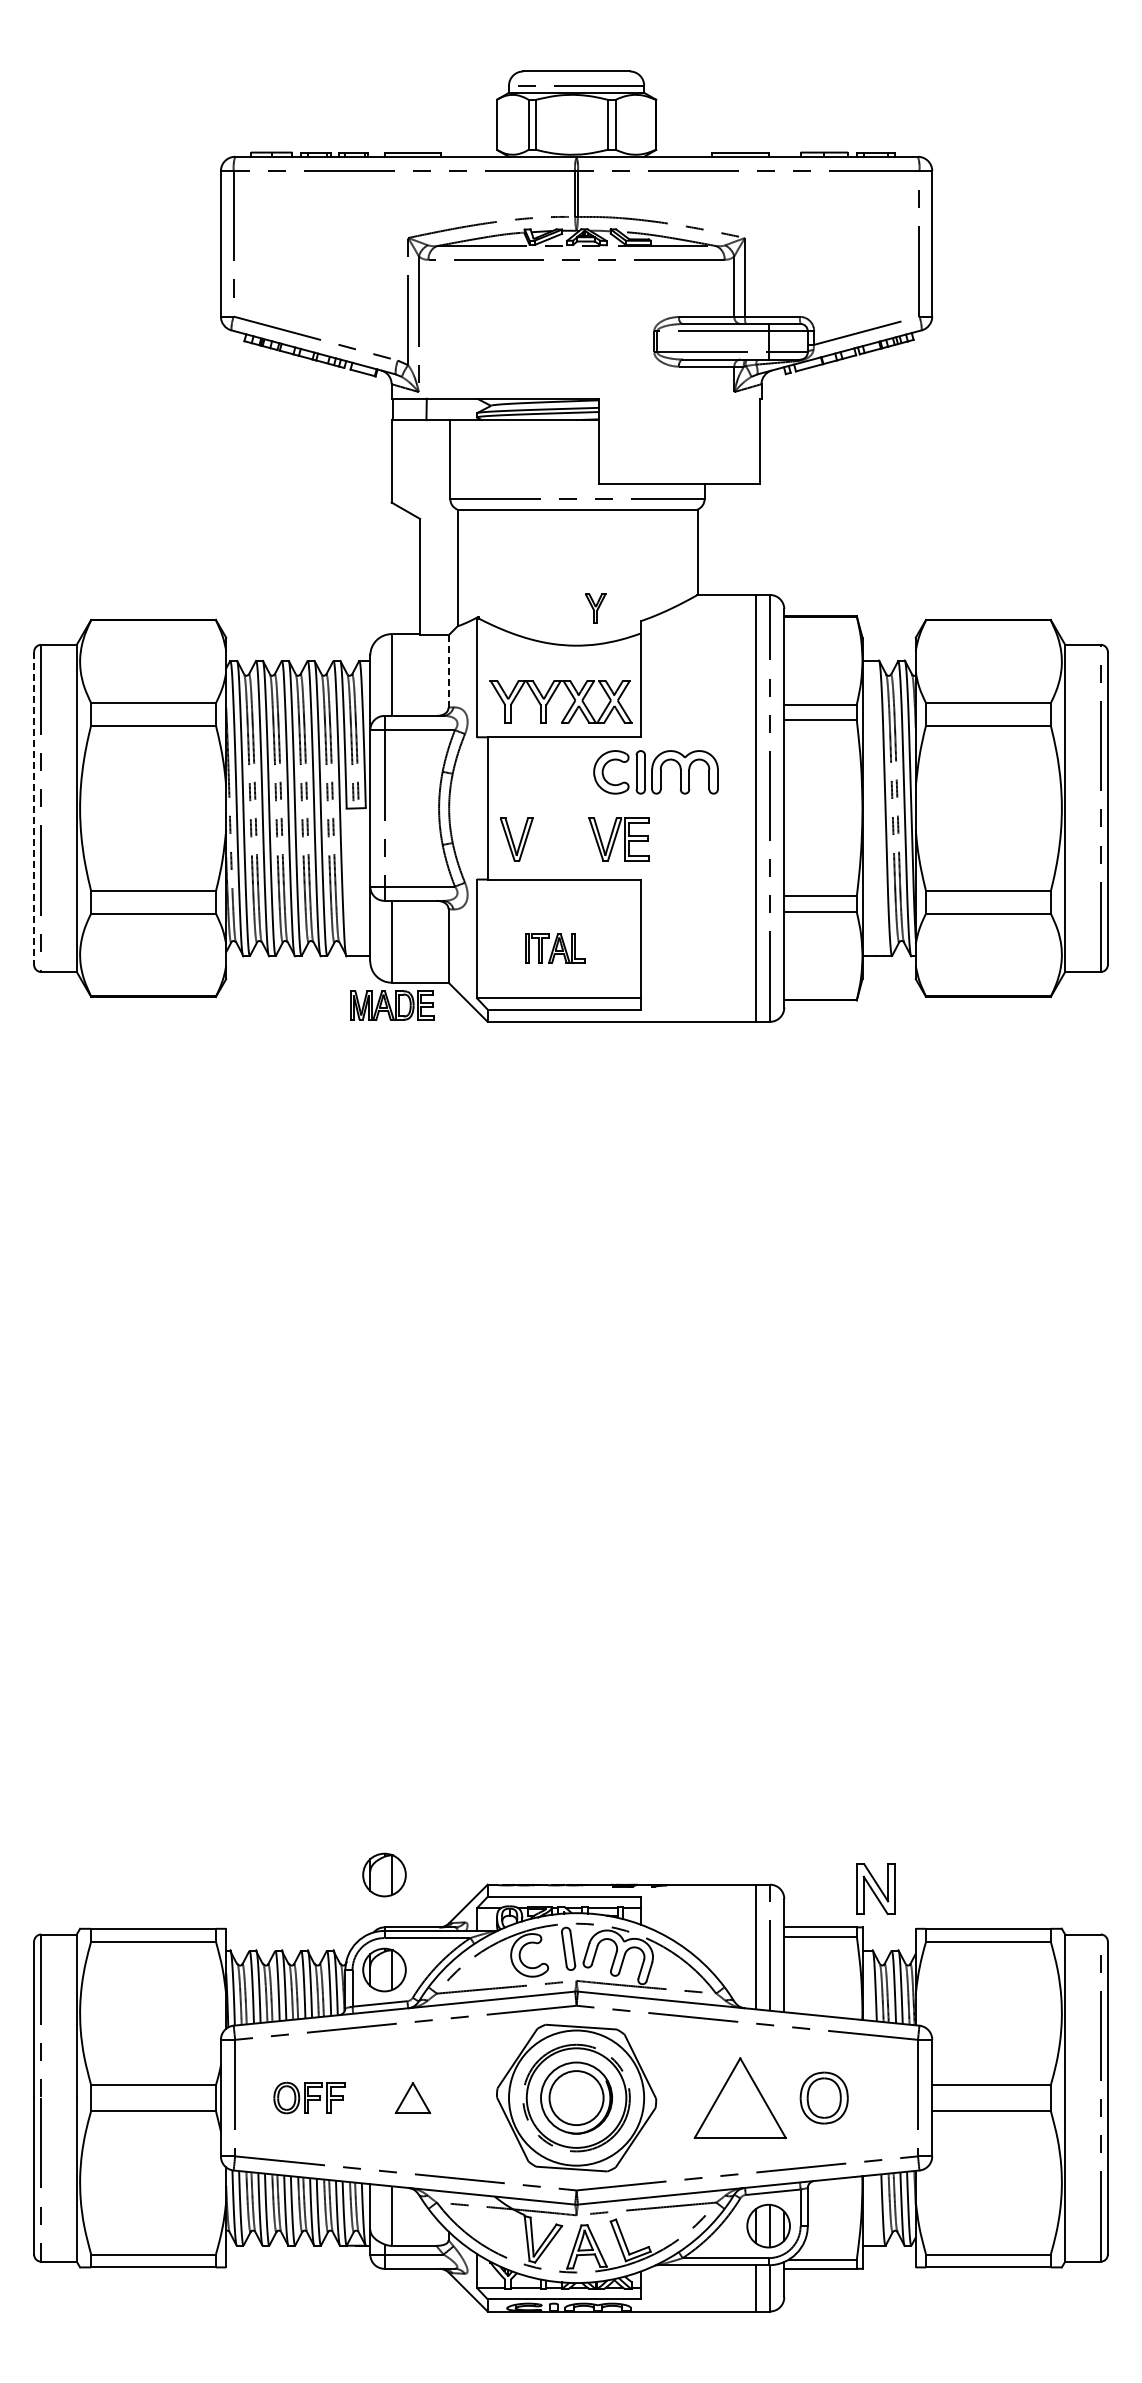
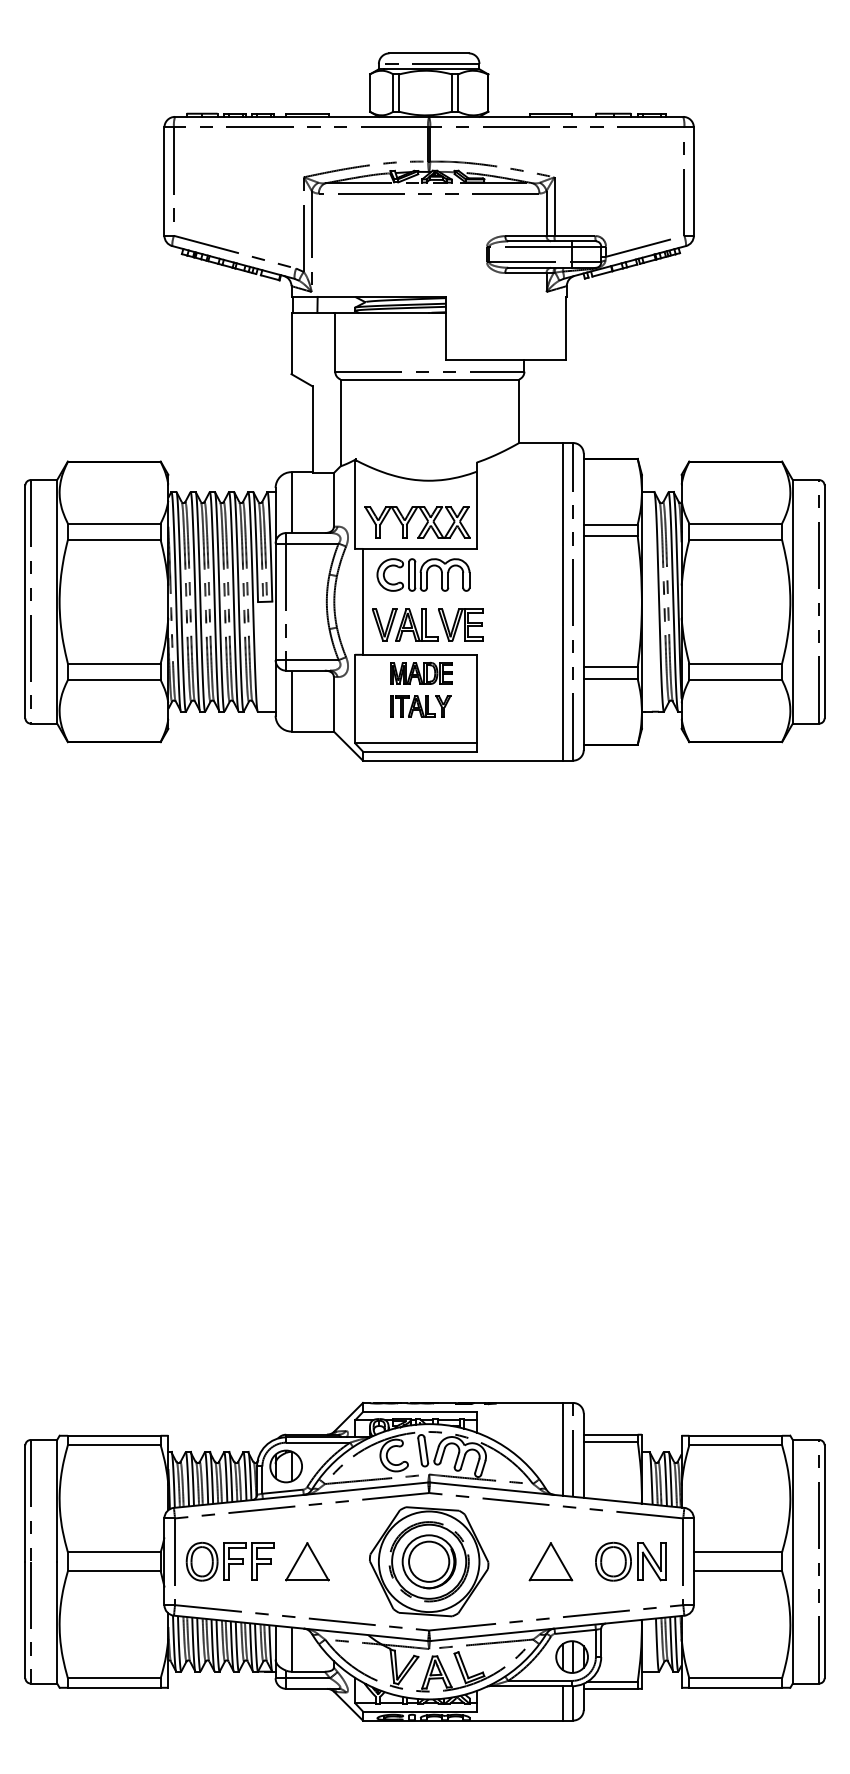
part: (595, 608) -> (443, 706), moved
line: (448, 671) -> (333, 499), dashed -> solid
part: (655, 772) -> (423, 575), moved
line: (34, 808) -> (25, 601), dashed -> solid
part: (559, 839) -> (416, 625), added
part: (392, 1005) -> (421, 673), moved
part: (384, 1874) -> (286, 1395), removed
part: (875, 1889) -> (651, 1562), moved
part: (309, 2097) -> (230, 1561), size x1.67
part: (412, 2097) -> (307, 1561), size x1.67
part: (739, 2097) -> (550, 1561), size x0.62

